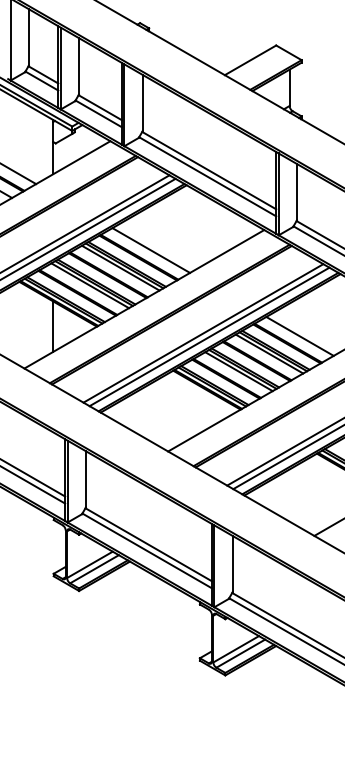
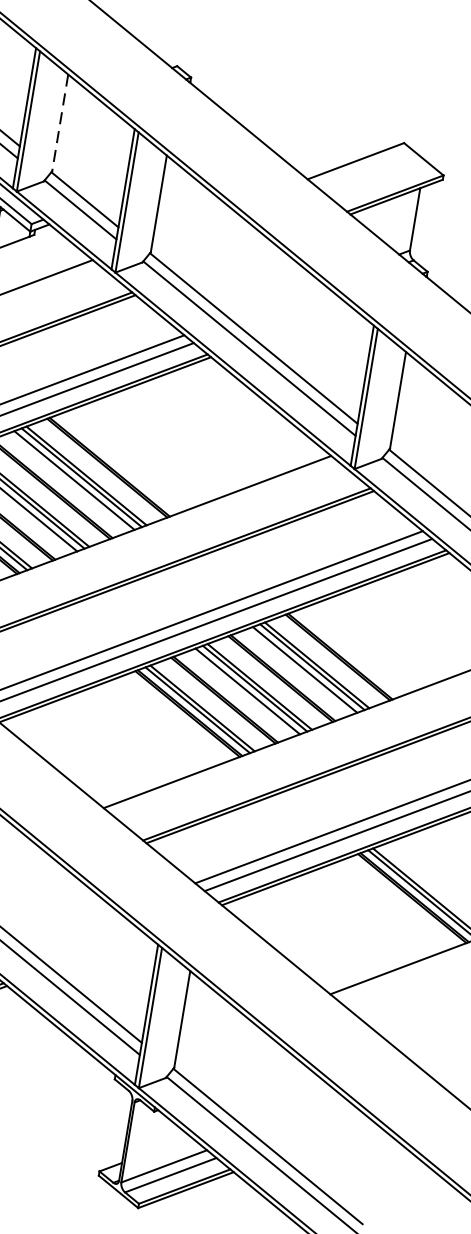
line: (79, 66) -> (61, 123), solid -> dashed
line: (151, 250) -> (132, 458), removed
line: (299, 335) -> (361, 646), removed

